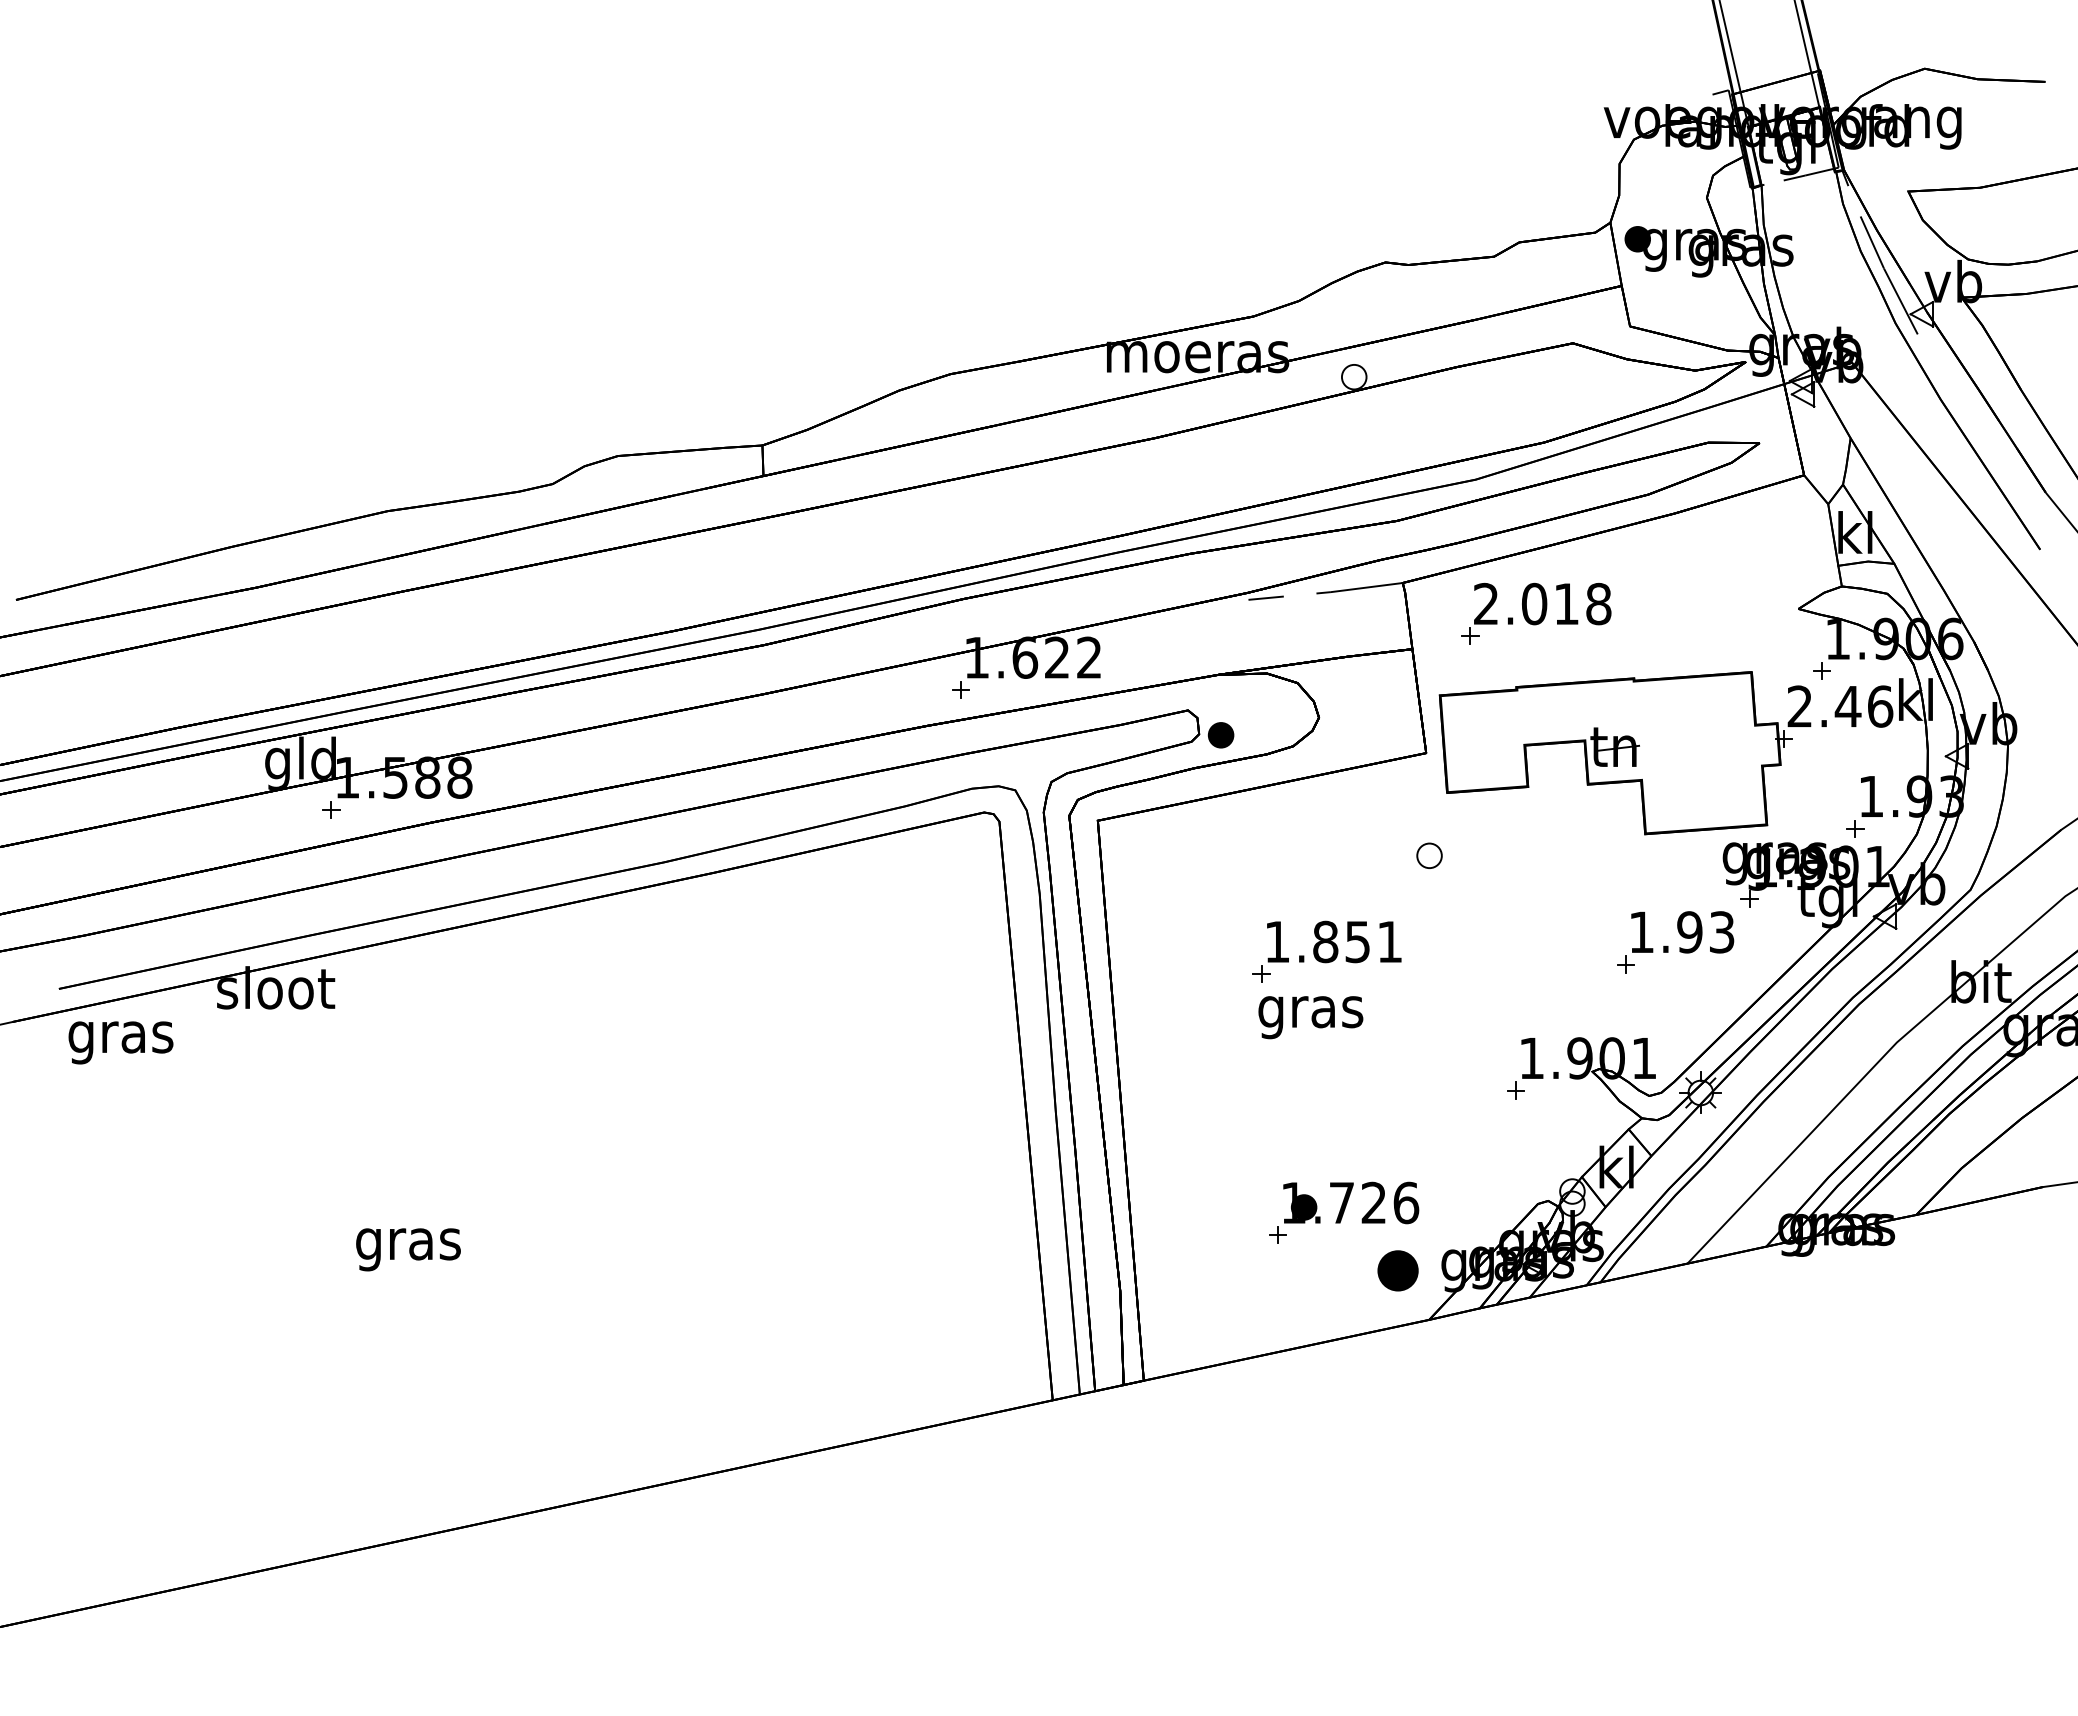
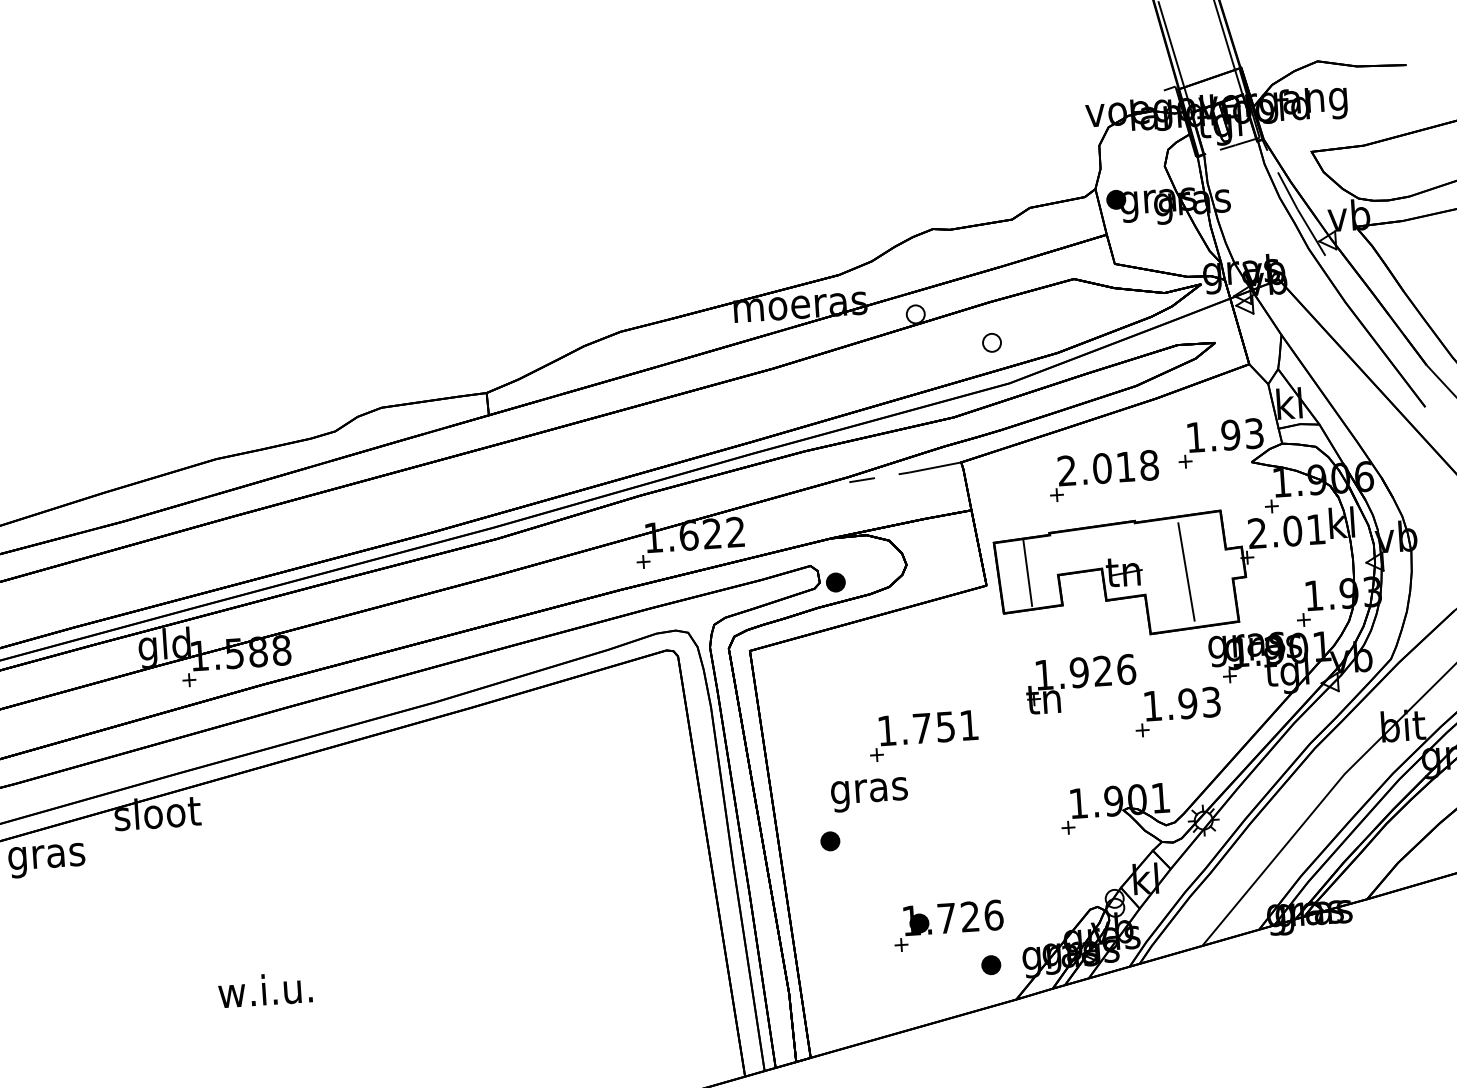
part: (1762, 585) -> (1224, 446), added
part: (1536, 613) -> (1104, 475), moved
text: (1863, 706) -> (1303, 530), 2.46 -> 2.01
line: (1483, 739) -> (1027, 572), added
line: (1699, 752) -> (1186, 571), added
part: (1429, 855) -> (991, 342), moved
part: (1546, 896) -> (1081, 684), added
text: (1325, 941) -> (922, 728), 1.851 -> 1.751
text: (1310, 1017) -> (869, 794), moved
part: (1190, 1087) -> (830, 841), added
text: (406, 1244) -> (265, 994), gras -> w.i.u.
part: (1398, 1270) -> (991, 964), size x0.62

